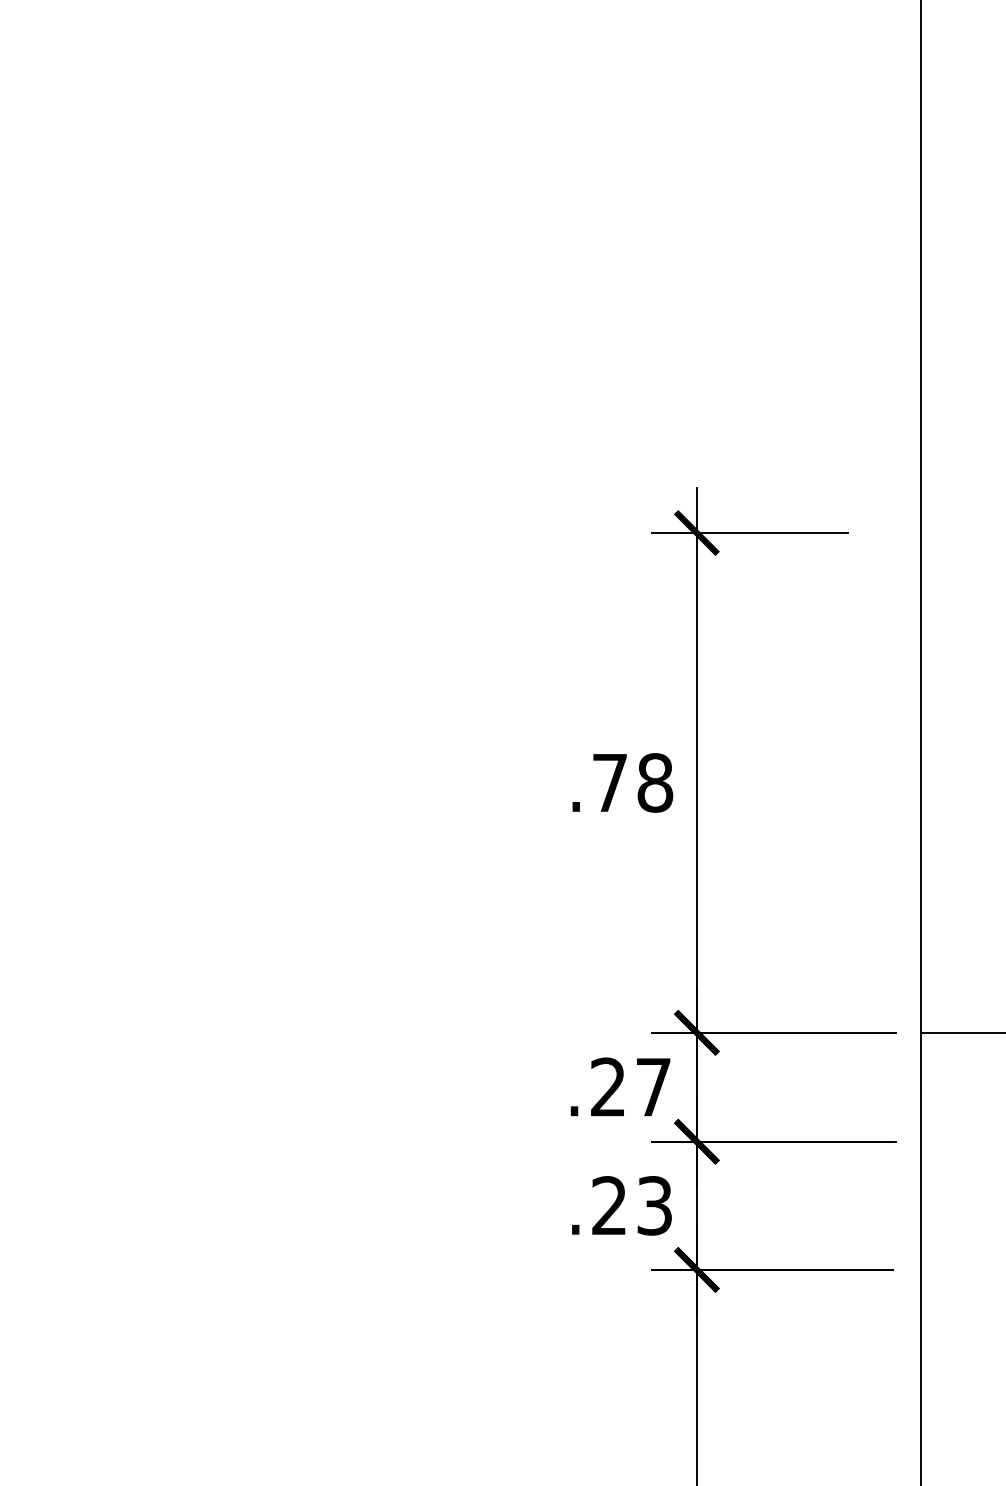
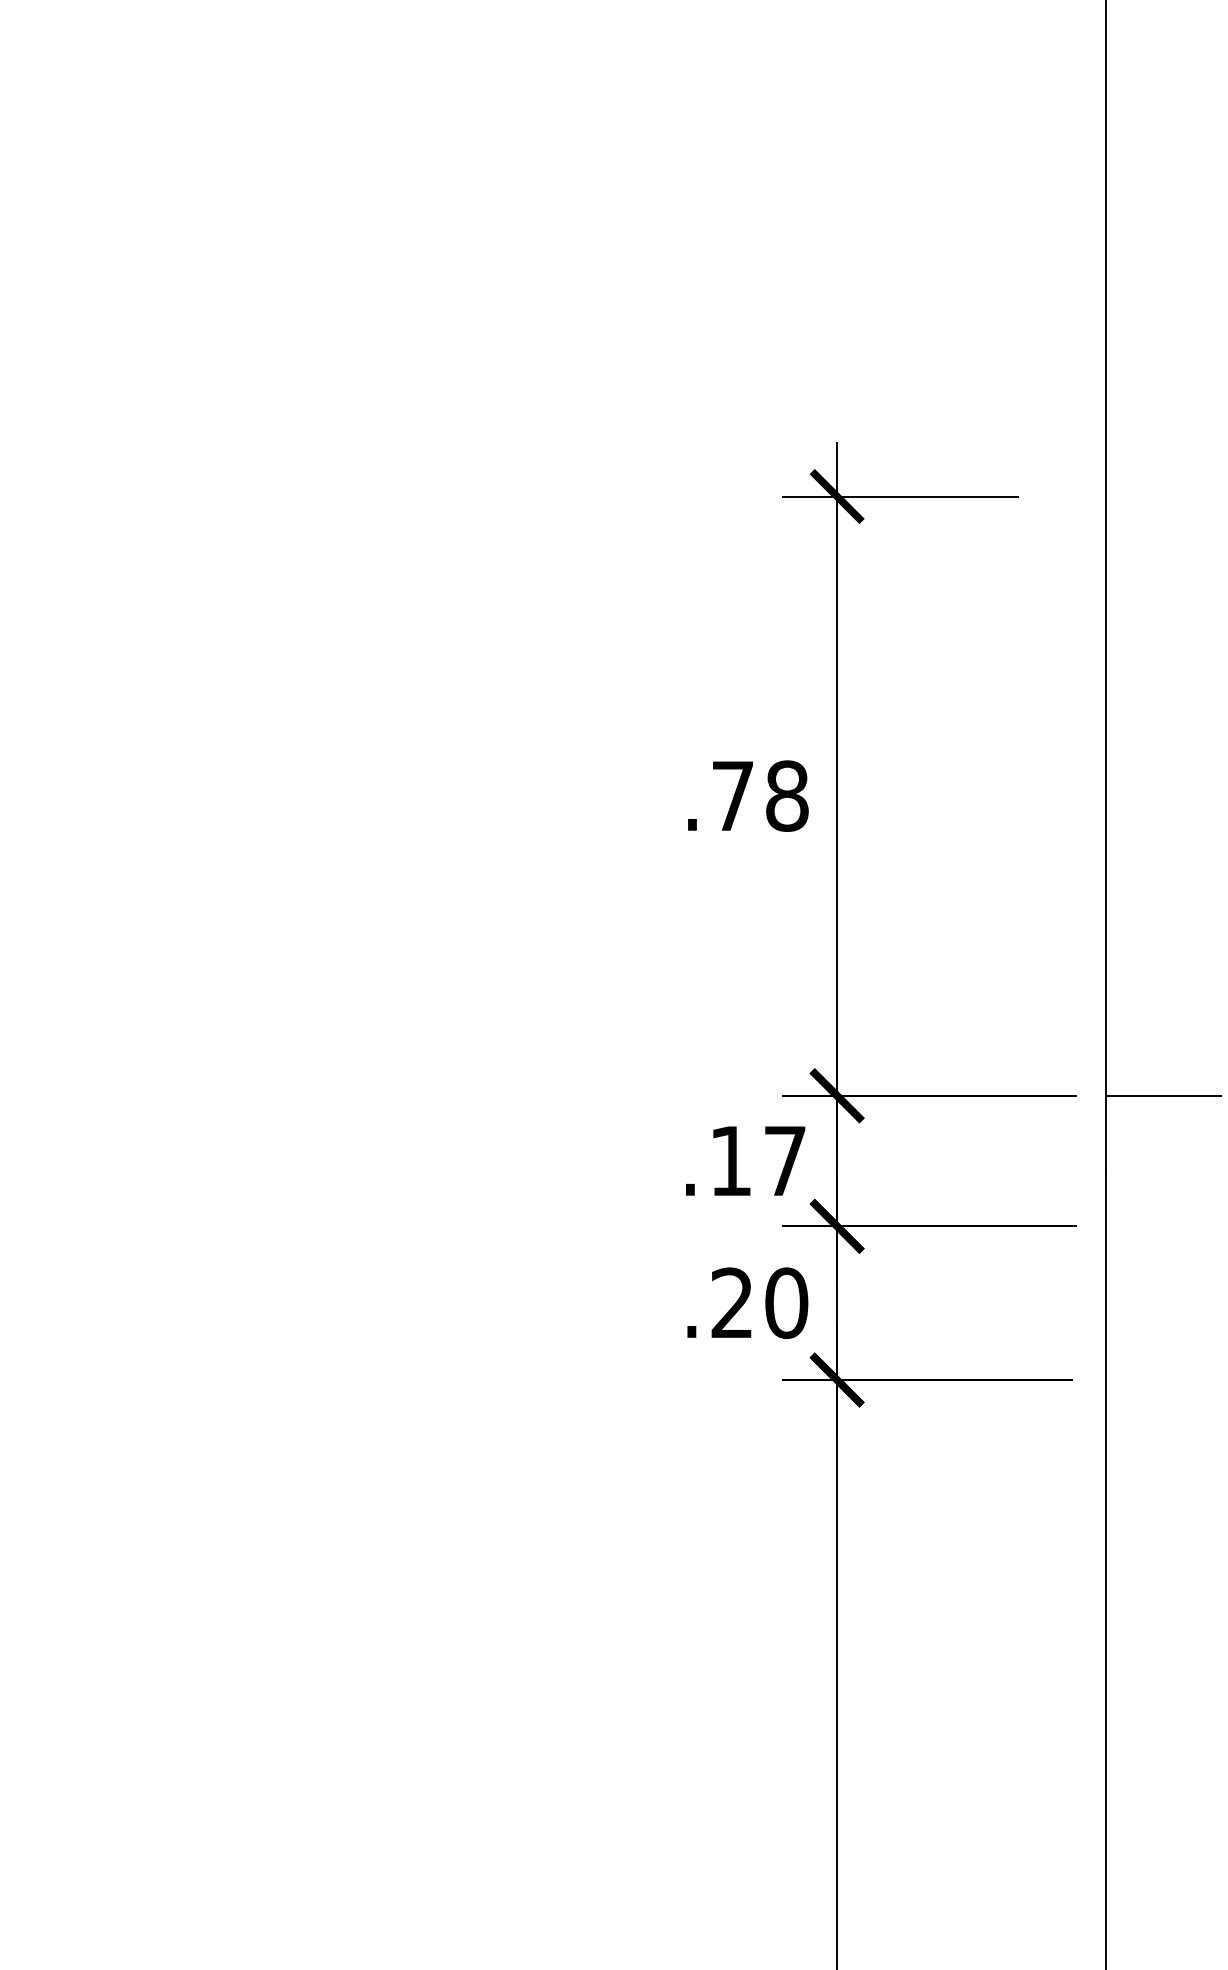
text: (607, 1086) -> (730, 1160), .27 -> .17
text: (654, 1206) -> (786, 1303), .23 -> .20

